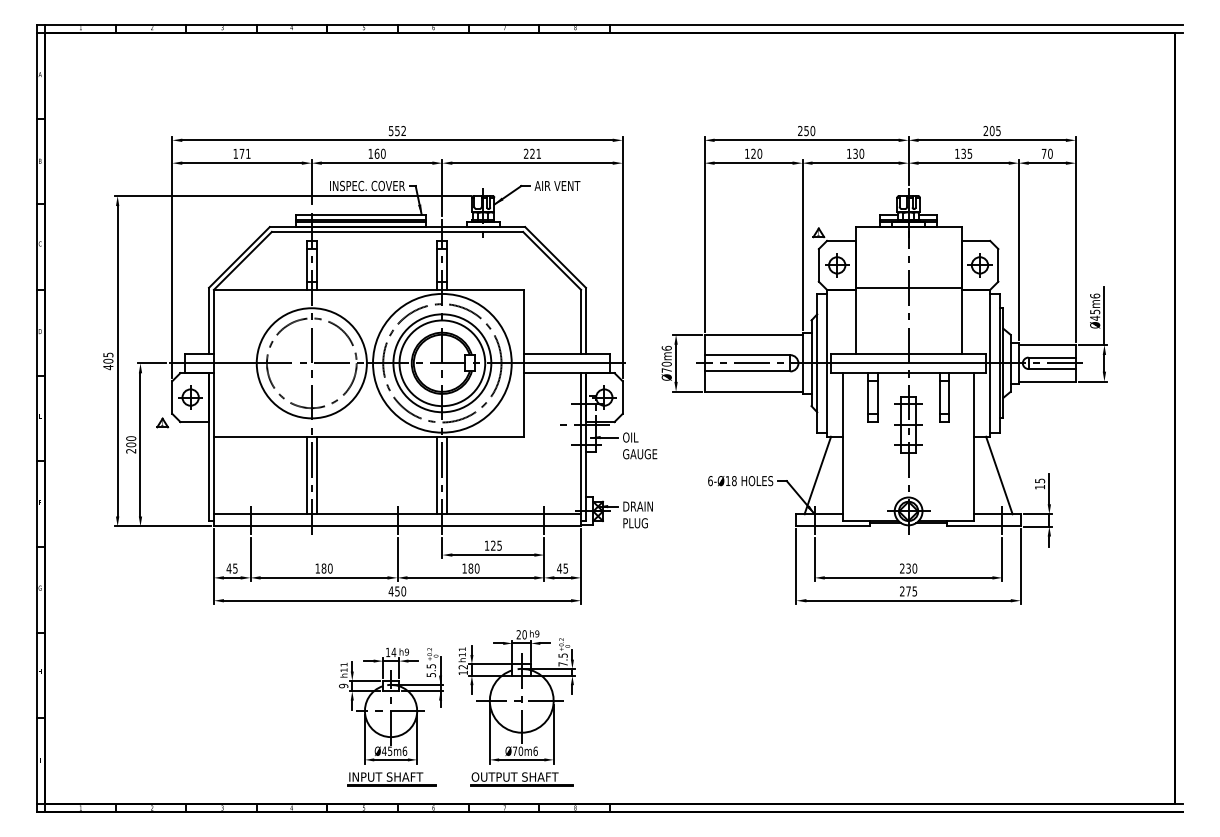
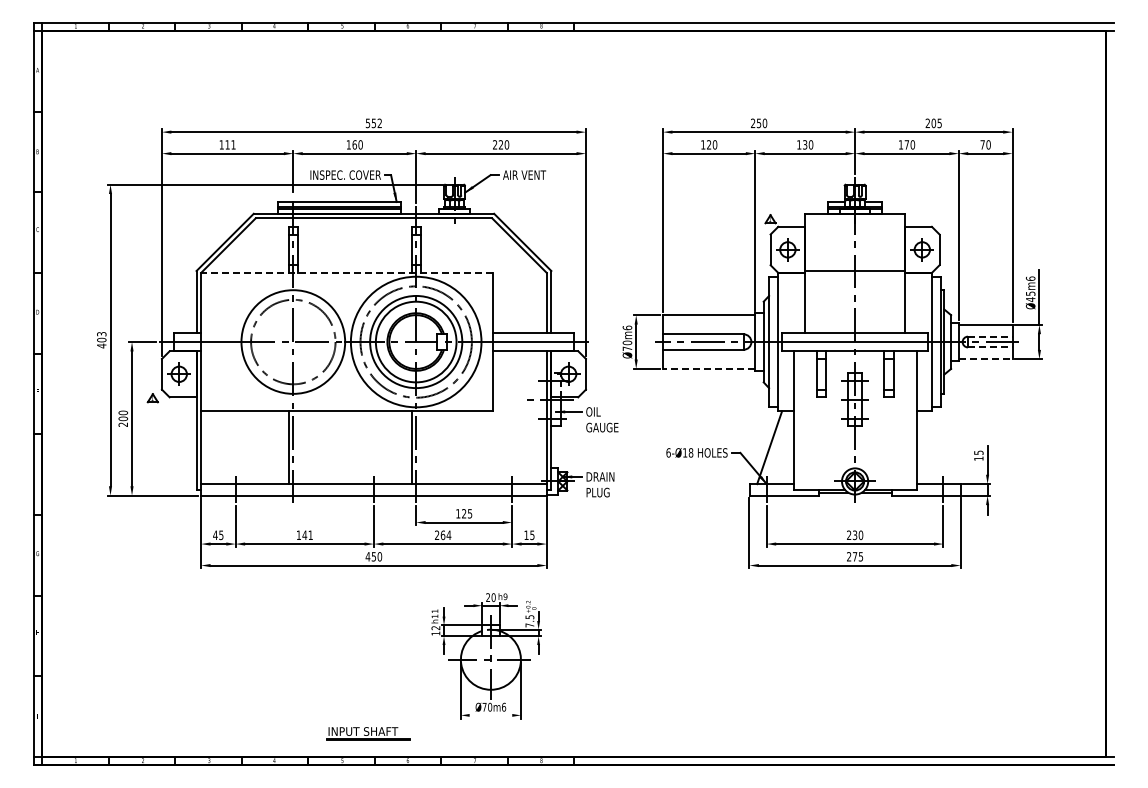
text: (241, 153) -> (227, 144), 171 -> 111
text: (538, 153) -> (506, 144), 221 -> 220
text: (966, 153) -> (909, 144), 135 -> 170
line: (369, 289) -> (347, 272), solid -> dashed
text: (108, 355) -> (101, 334), 405 -> 403
line: (1052, 357) -> (990, 336), solid -> dashed
line: (1052, 369) -> (990, 347), solid -> dashed
line: (1047, 381) -> (985, 359), solid -> dashed
line: (752, 391) -> (708, 368), solid -> dashed
line: (316, 475) -> (297, 447), removed
line: (446, 475) -> (420, 447), removed
line: (999, 475) -> (940, 447), removed
text: (471, 567) -> (443, 534), 180 -> 264
text: (559, 567) -> (526, 534), 45 -> 15
text: (326, 568) -> (307, 535), 180 -> 141
part: (390, 705) -> (367, 664), removed
line: (521, 760) -> (490, 715), removed
part: (521, 779) -> (490, 733), removed

